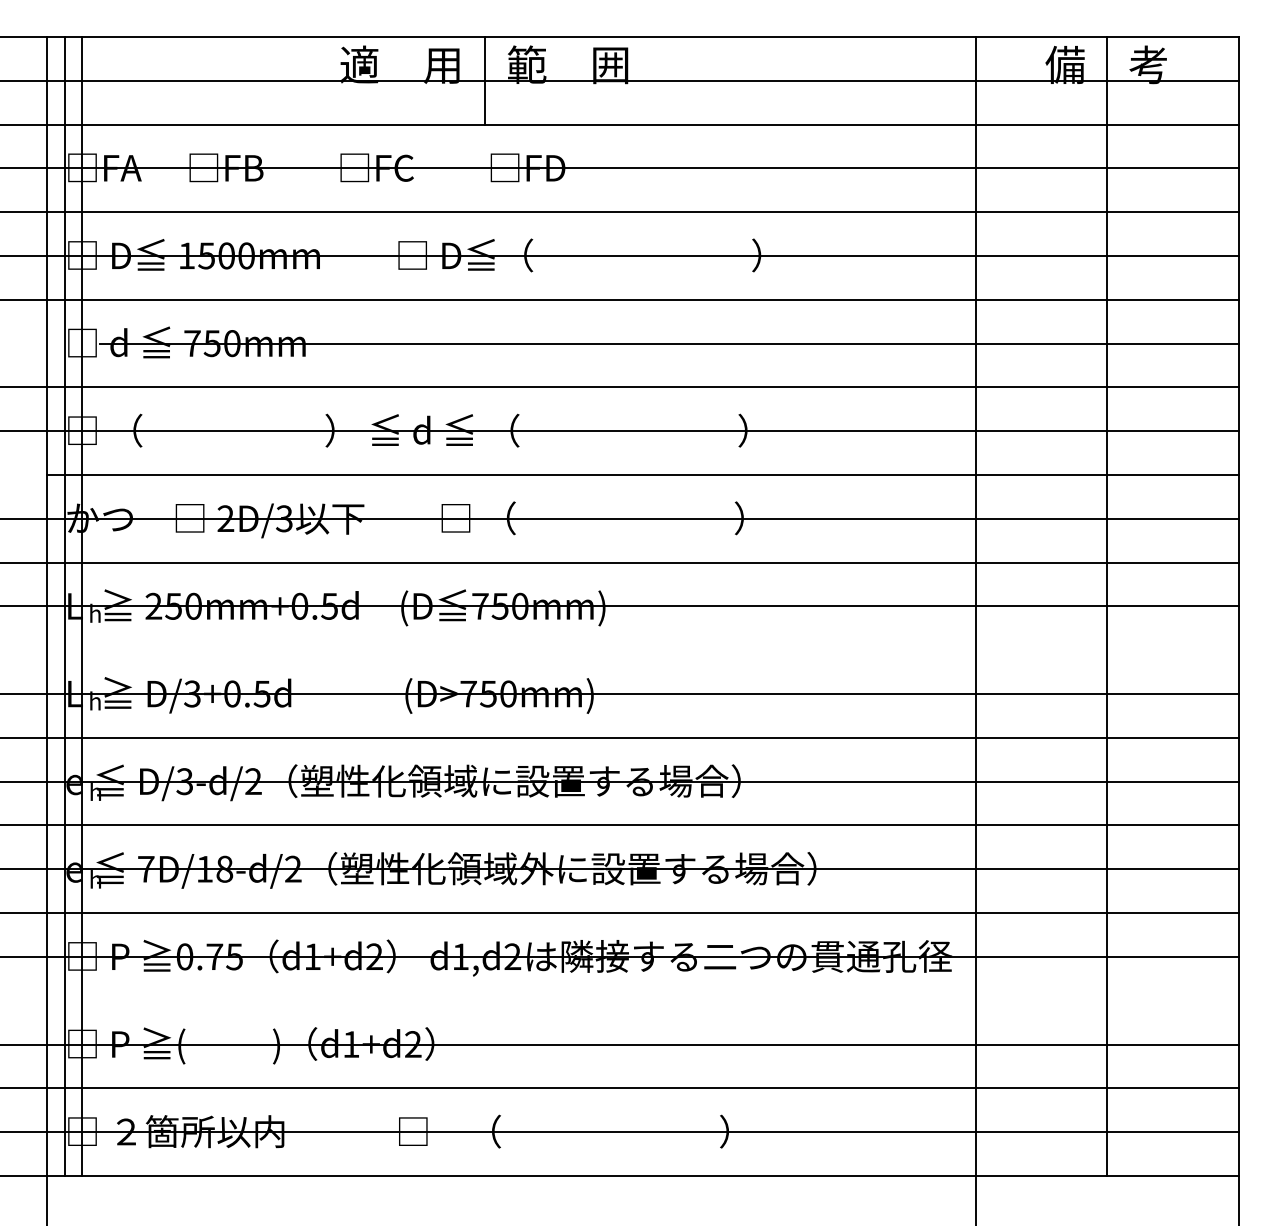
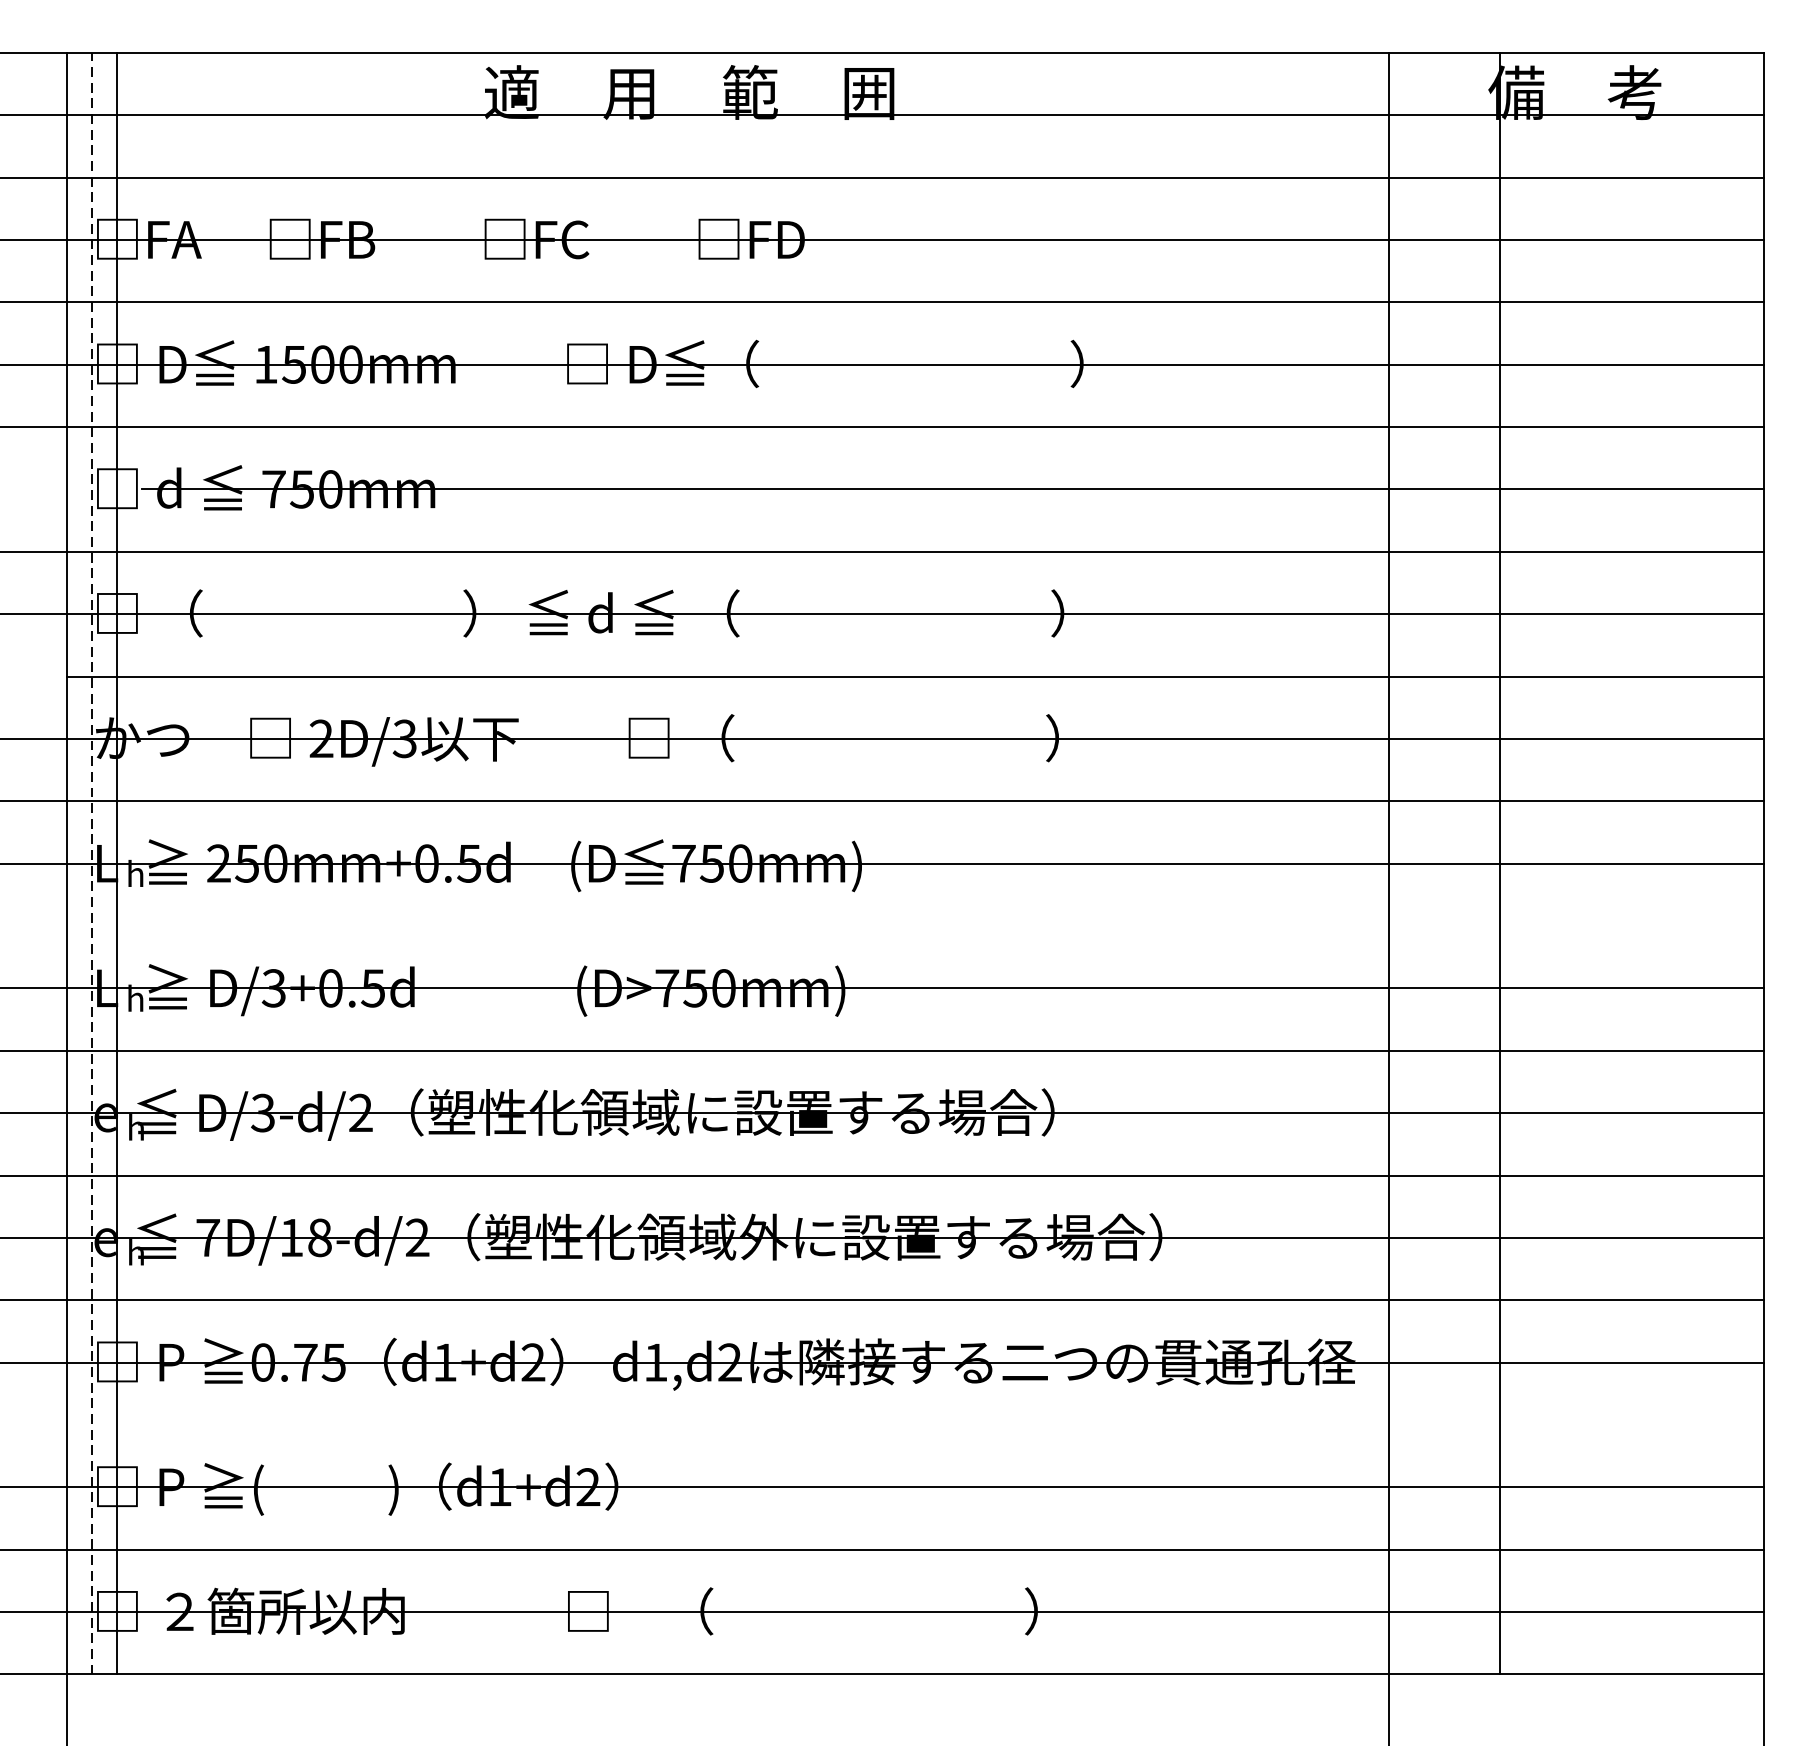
line: (485, 80) -> (691, 114), removed
line: (1107, 605) -> (1499, 862), moved
line: (64, 606) -> (91, 863), solid -> dashed

